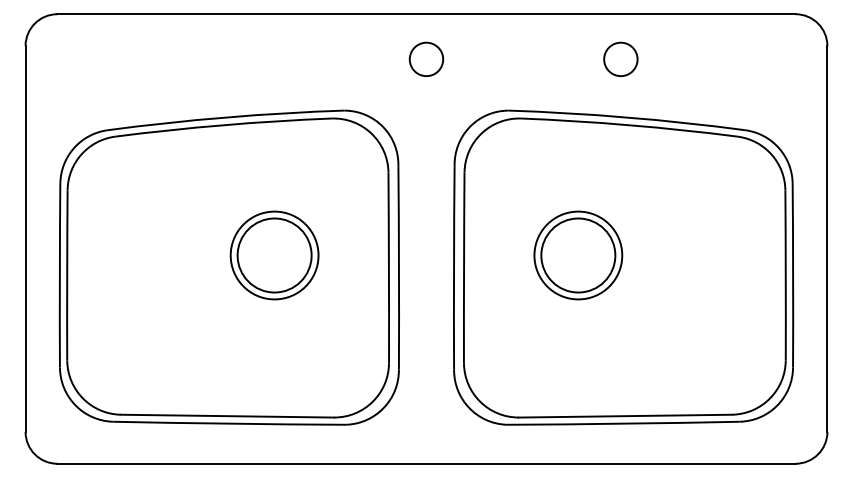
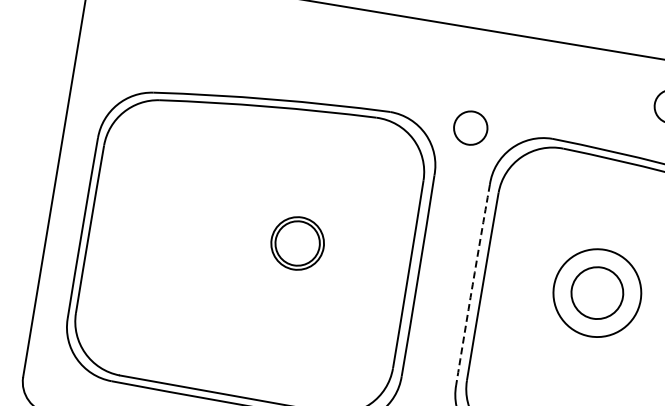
circle: (426, 58) -> (470, 127), moved
part: (274, 255) -> (297, 243), size x0.6
circle: (578, 255) -> (597, 293), size x0.7
arc: (454, 267) -> (473, 284), solid -> dashed

